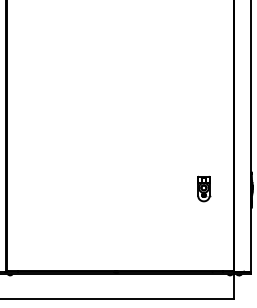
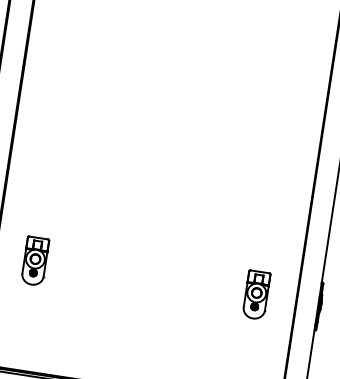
part: (36, 188) -> (34, 260), added
part: (203, 188) -> (256, 294), size x1.43

